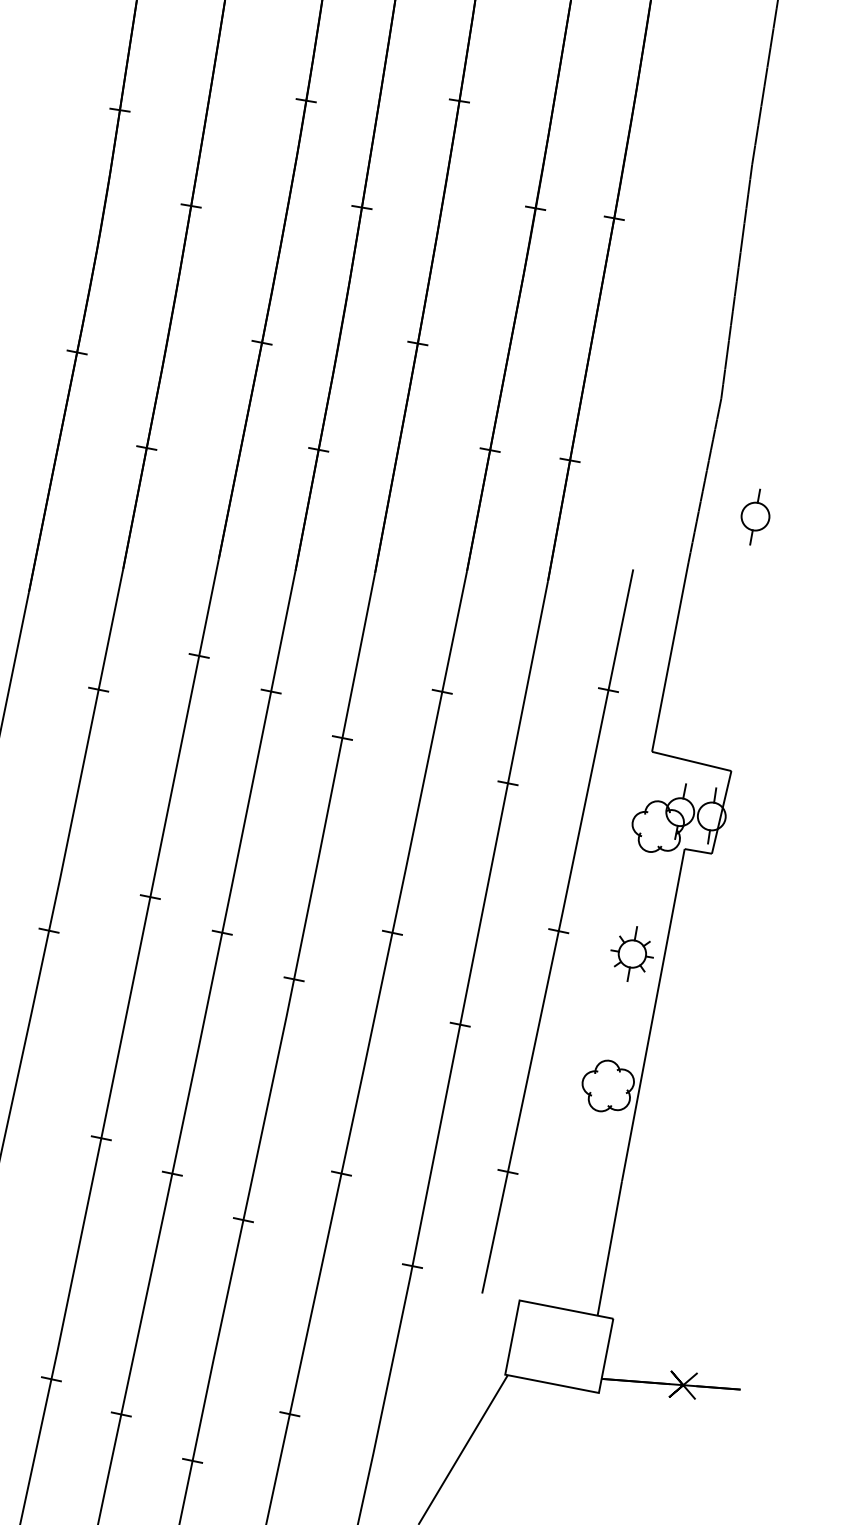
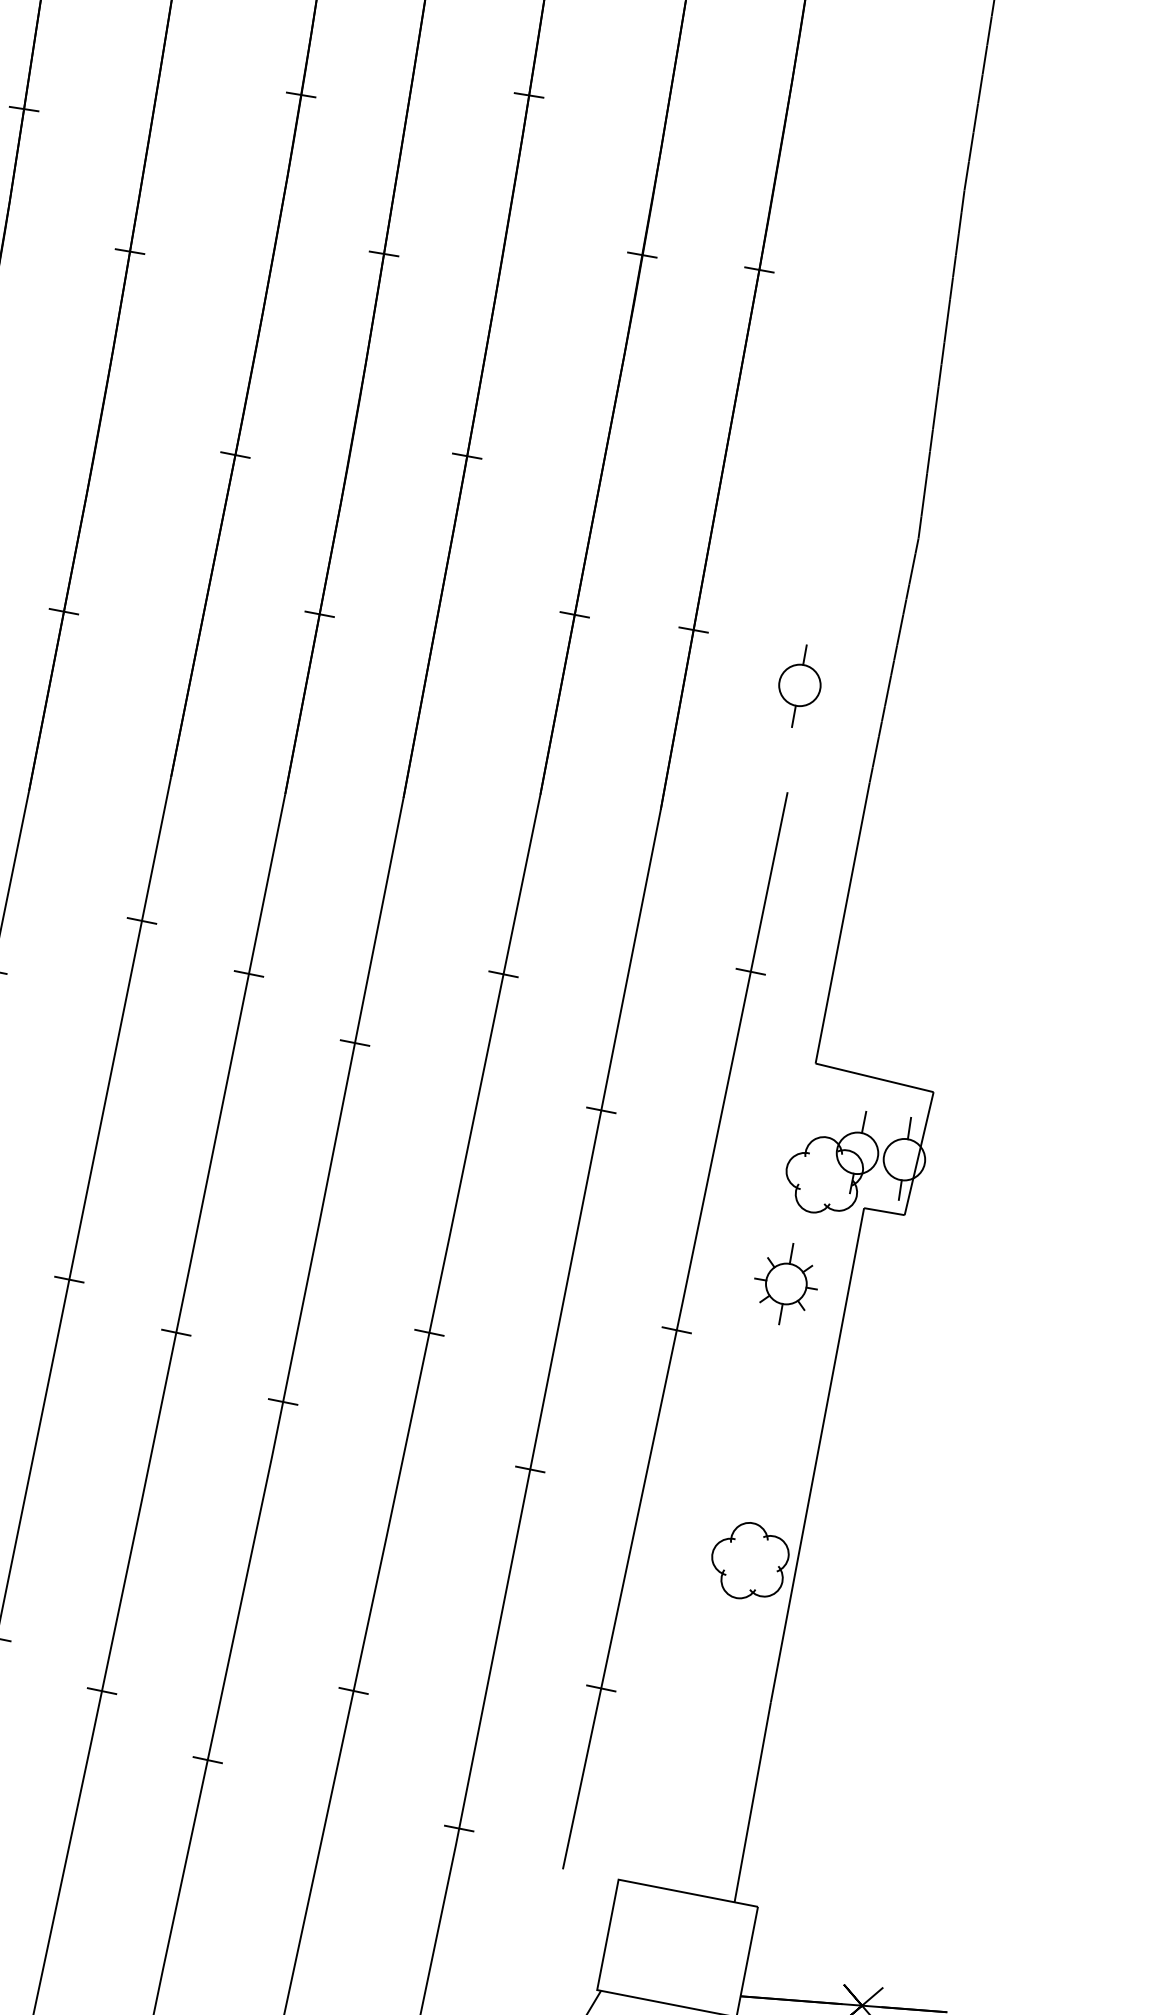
part: (755, 516) -> (799, 685), moved
part: (631, 953) -> (784, 1283), moved

